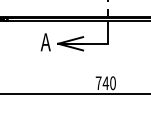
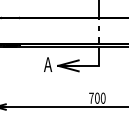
text: (104, 82) -> (96, 97), 740 -> 700

